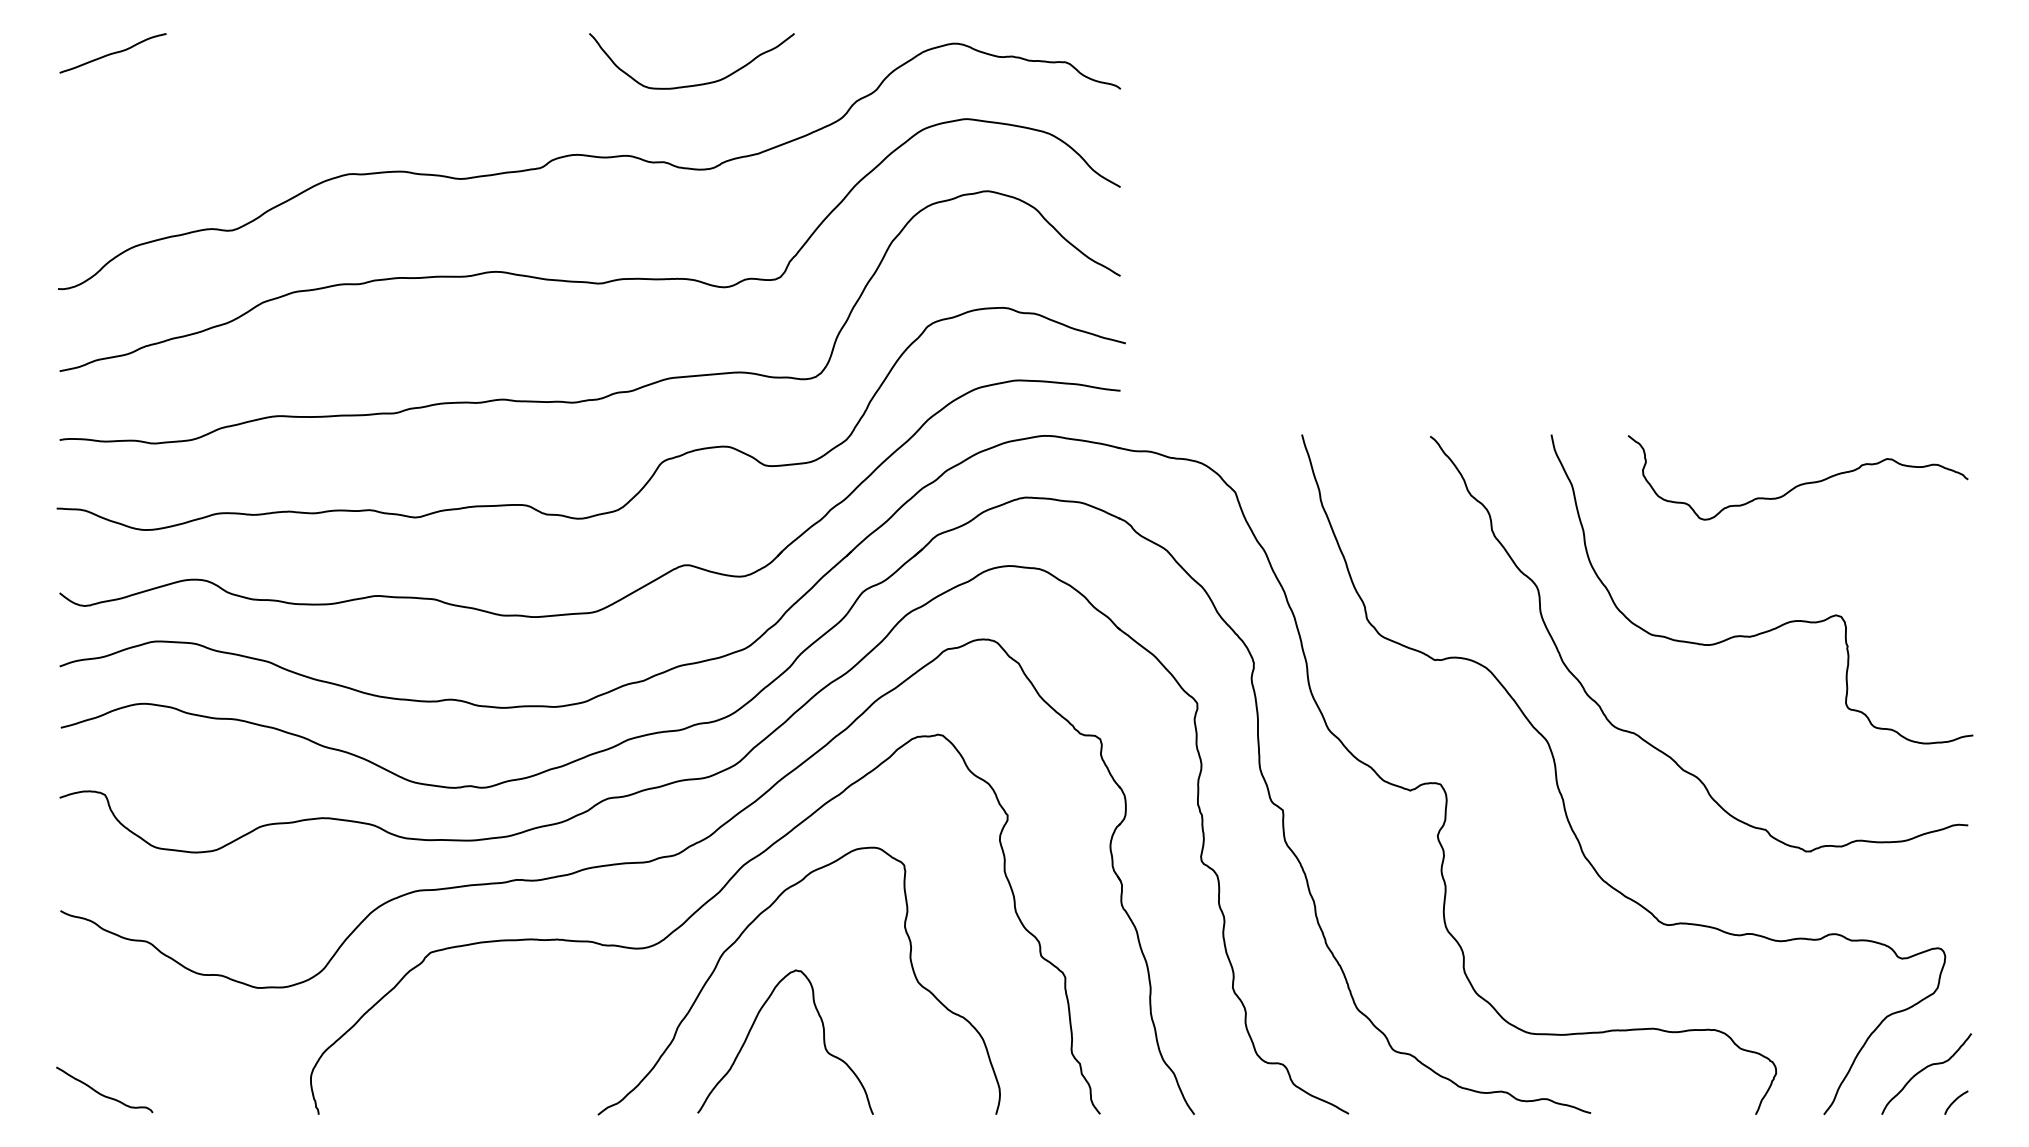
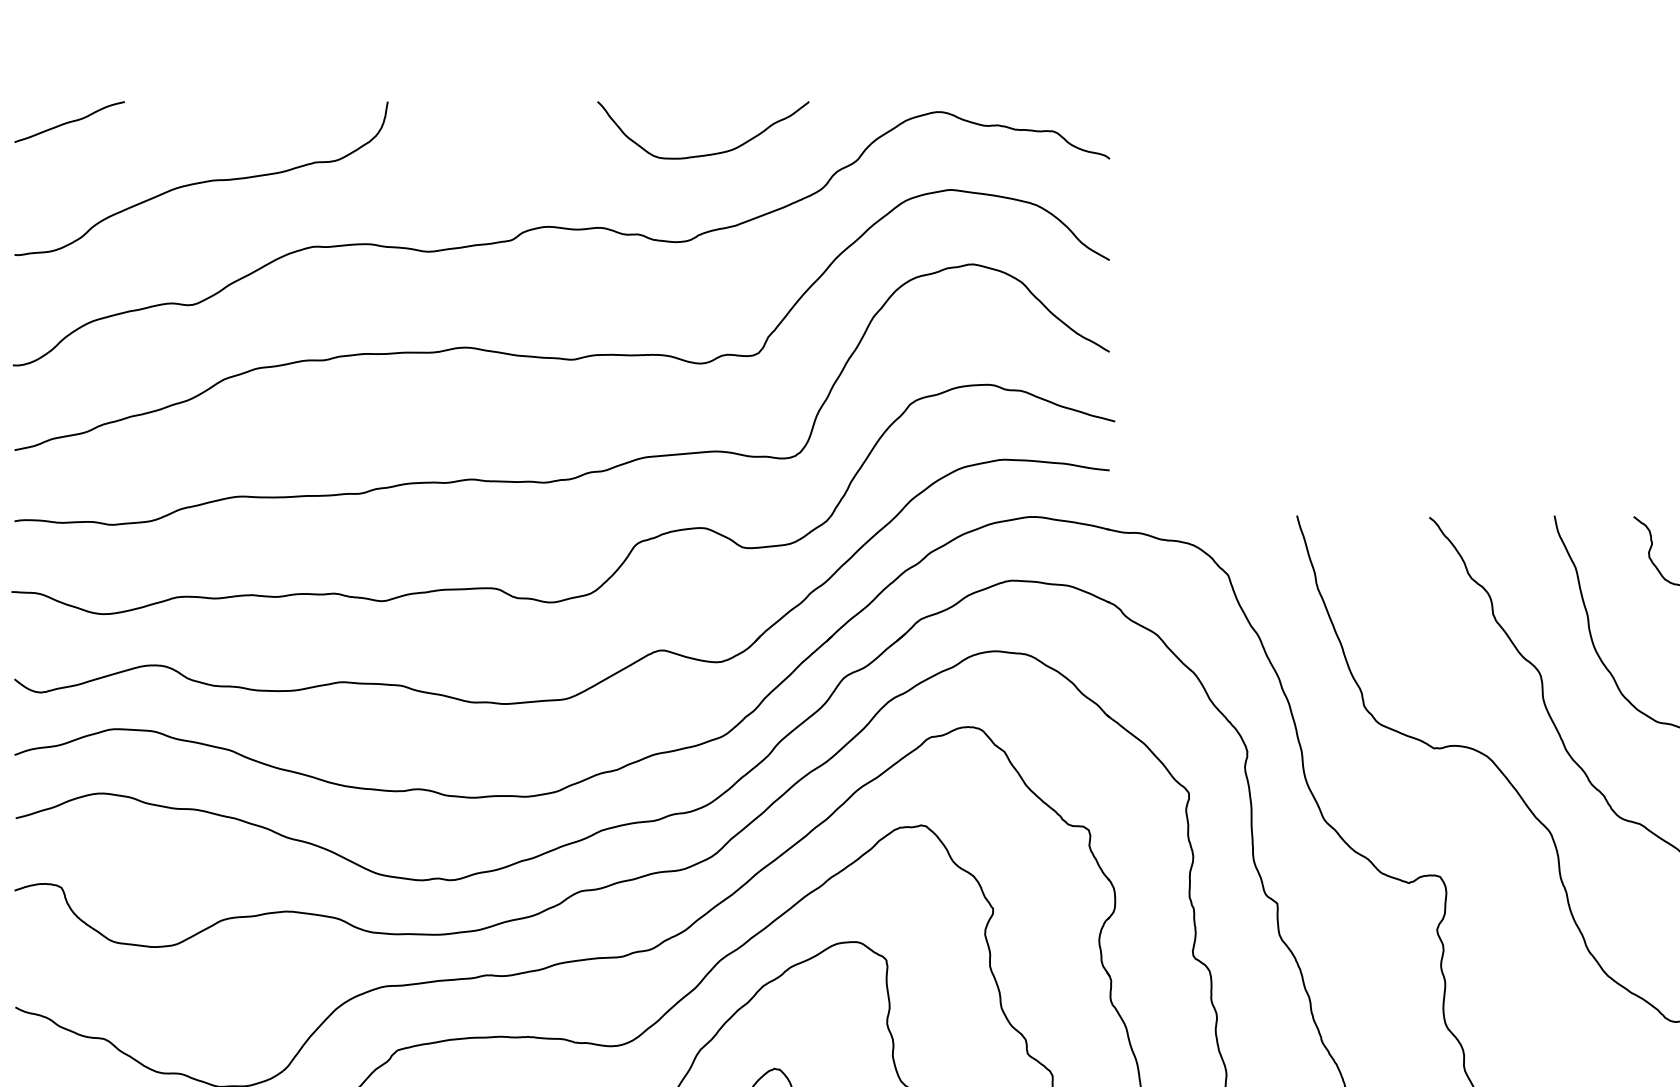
curve: (693, 84) -> (704, 154), moved
curve: (242, 110) -> (203, 181), added

